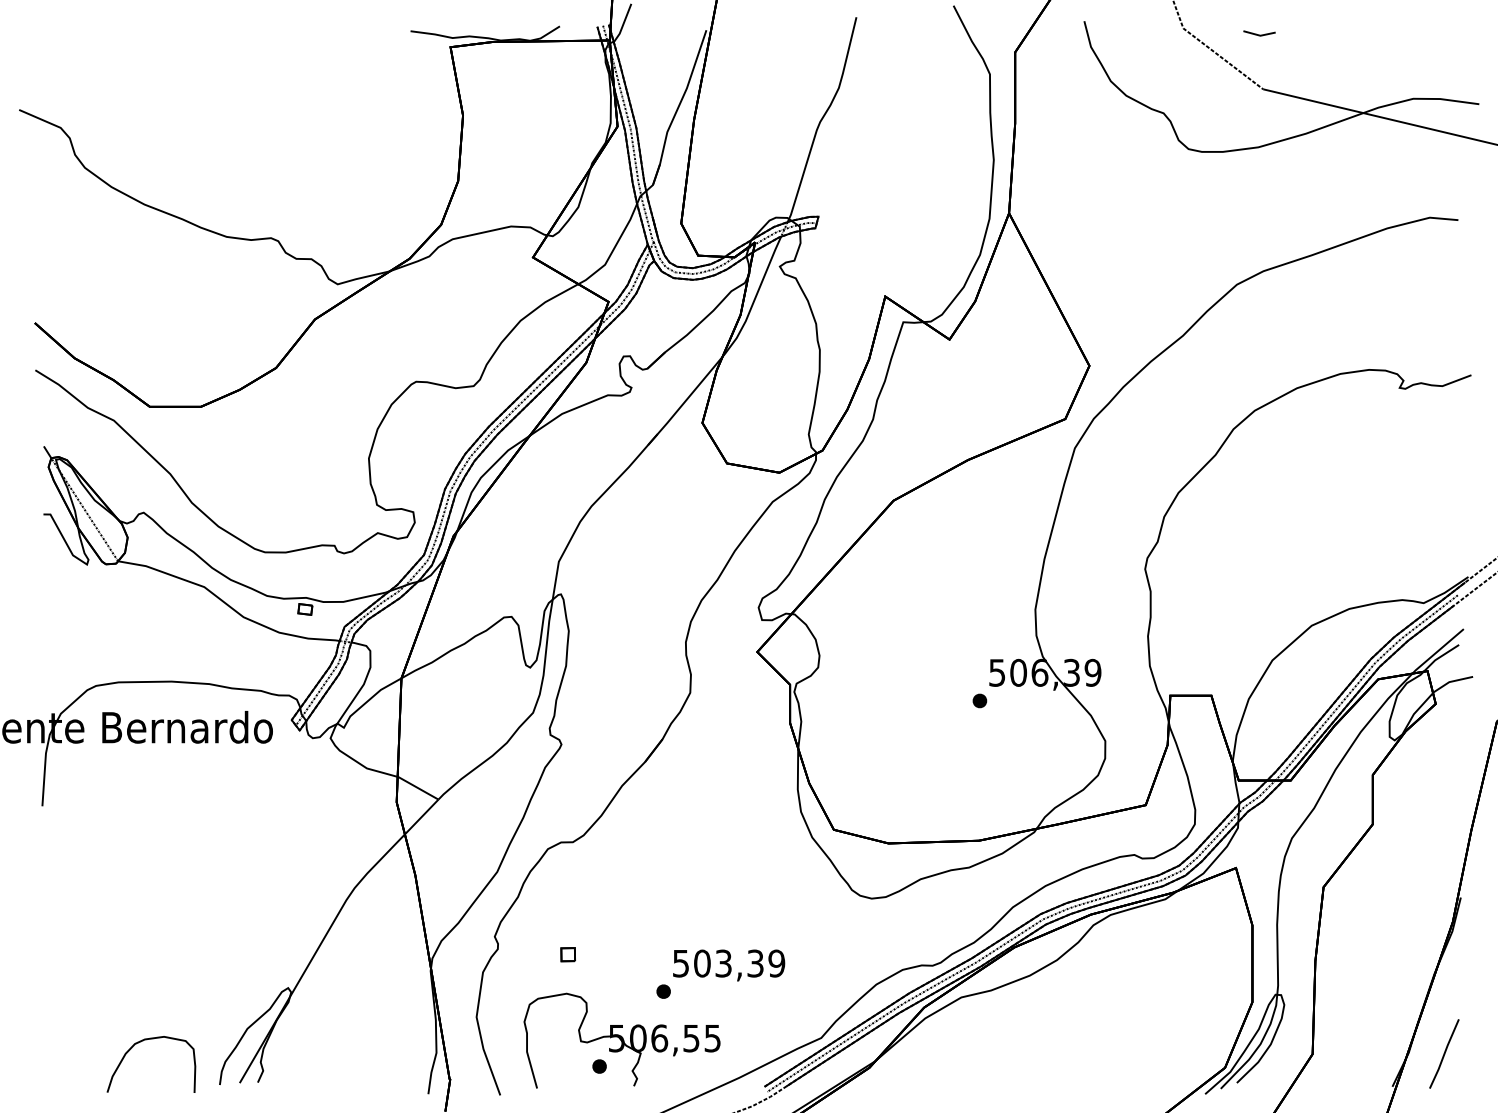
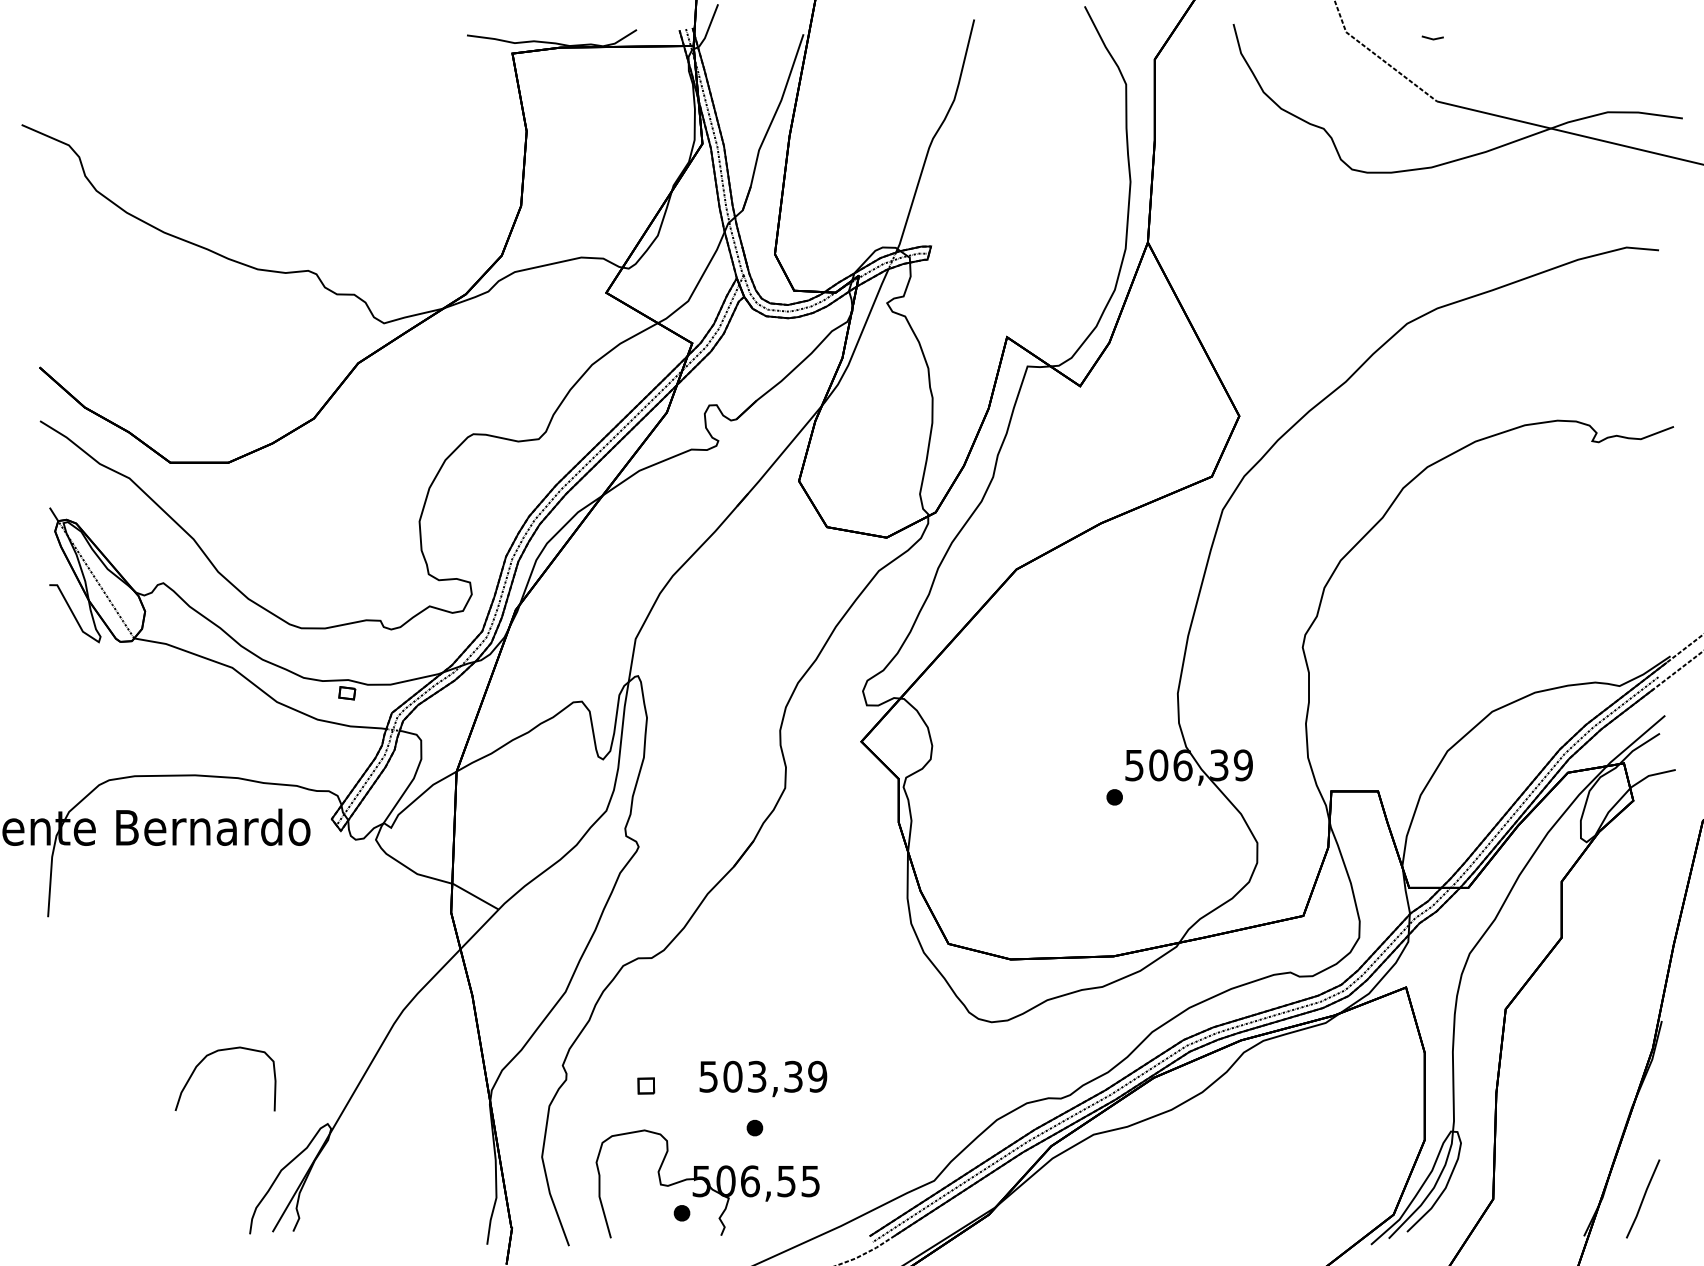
part: (1259, 33) -> (1432, 37), size x0.6
text: (729, 965) -> (763, 1078), moved
curve: (143, 1041) -> (216, 1052), moved

